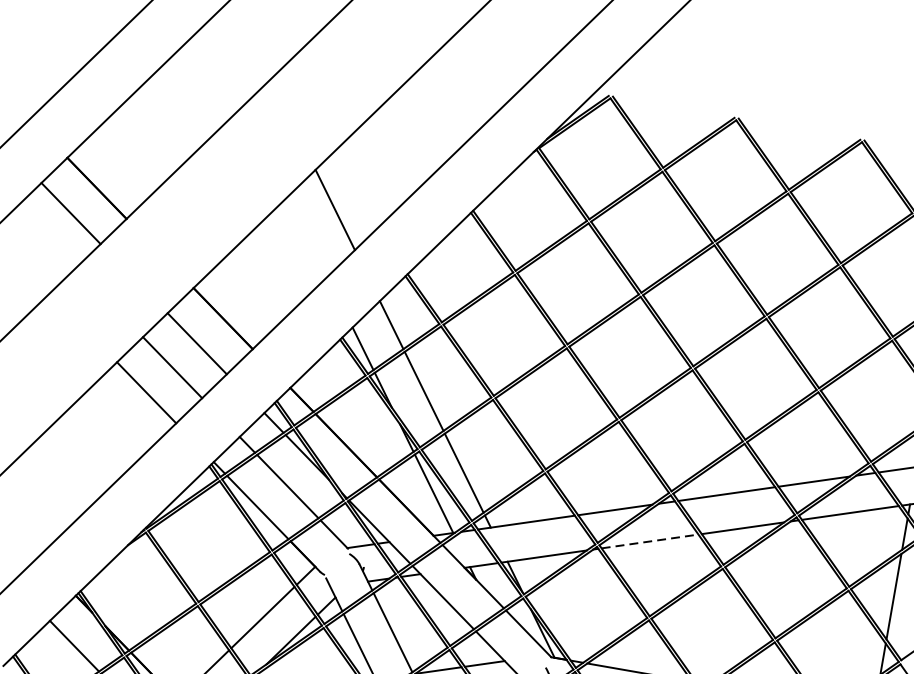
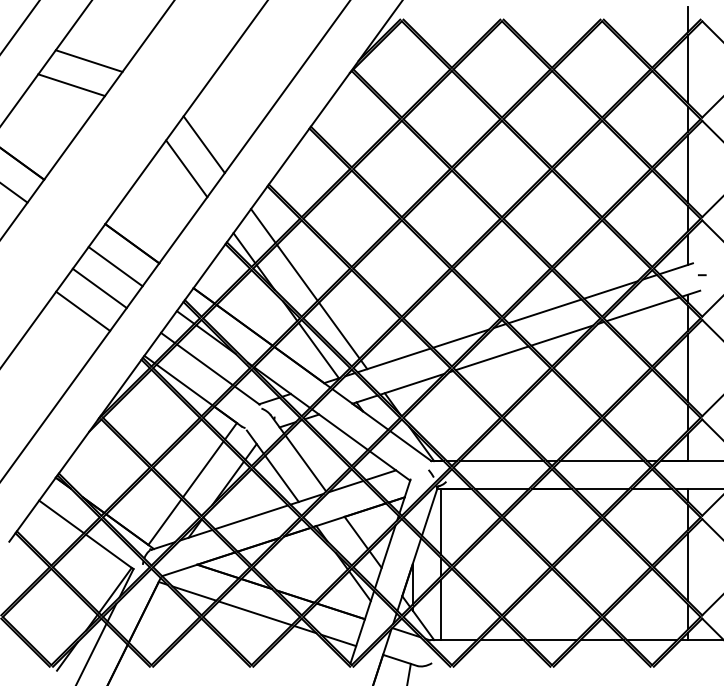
line: (208, 78) -> (88, 60), added
line: (181, 106) -> (71, 85), added
line: (307, 236) -> (186, 168), added
line: (650, 541) -> (492, 358), dashed -> solid

